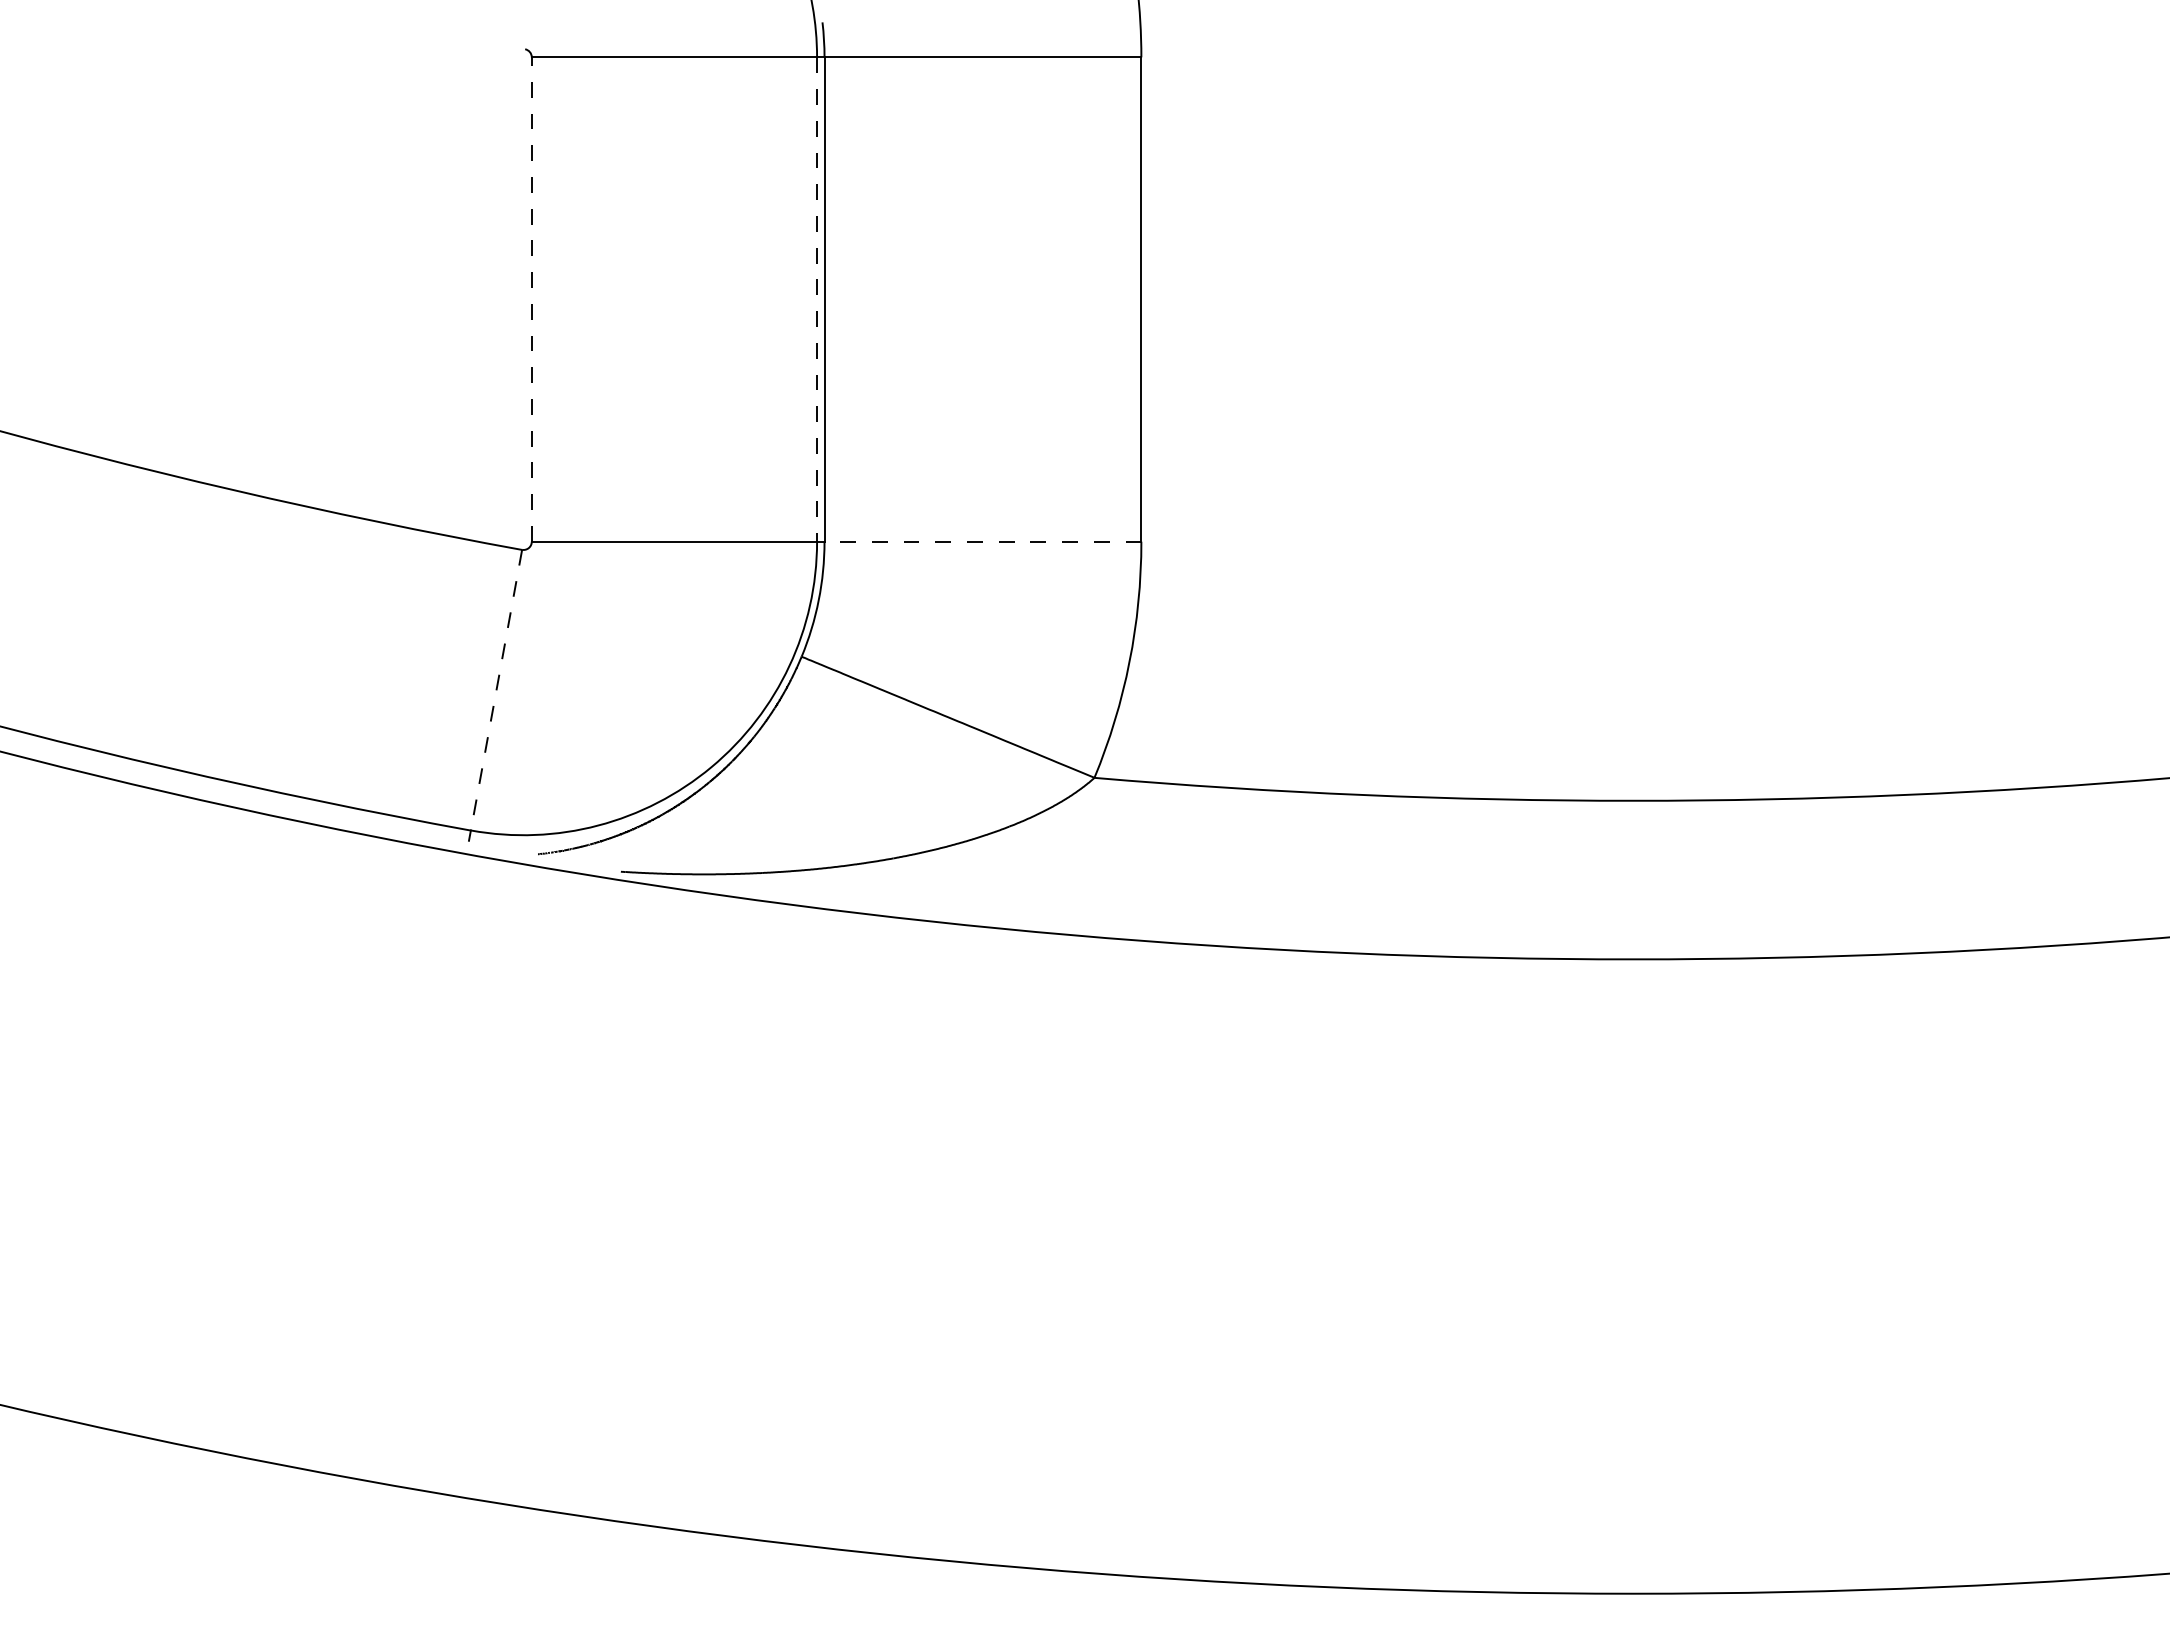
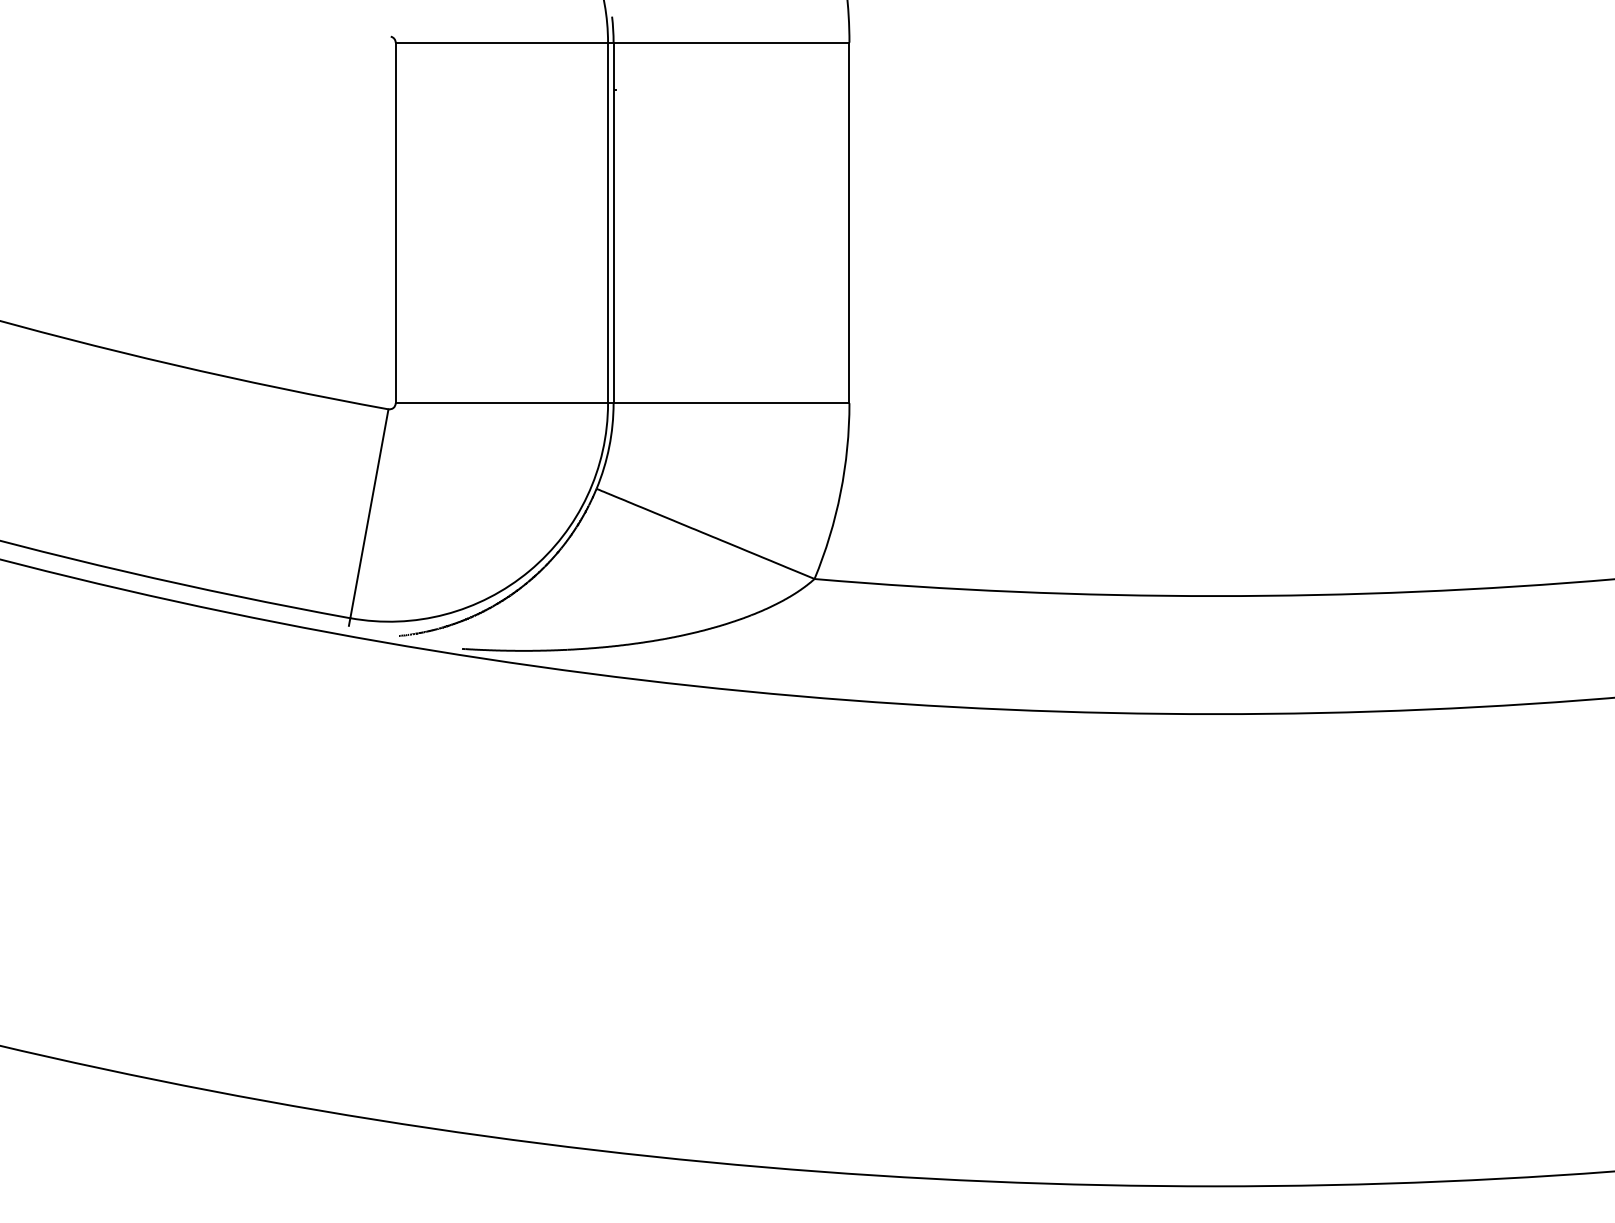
line: (531, 299) -> (395, 222), dashed -> solid
line: (817, 300) -> (608, 223), dashed -> solid
line: (982, 541) -> (731, 403), dashed -> solid
line: (496, 690) -> (369, 513), dashed -> solid

